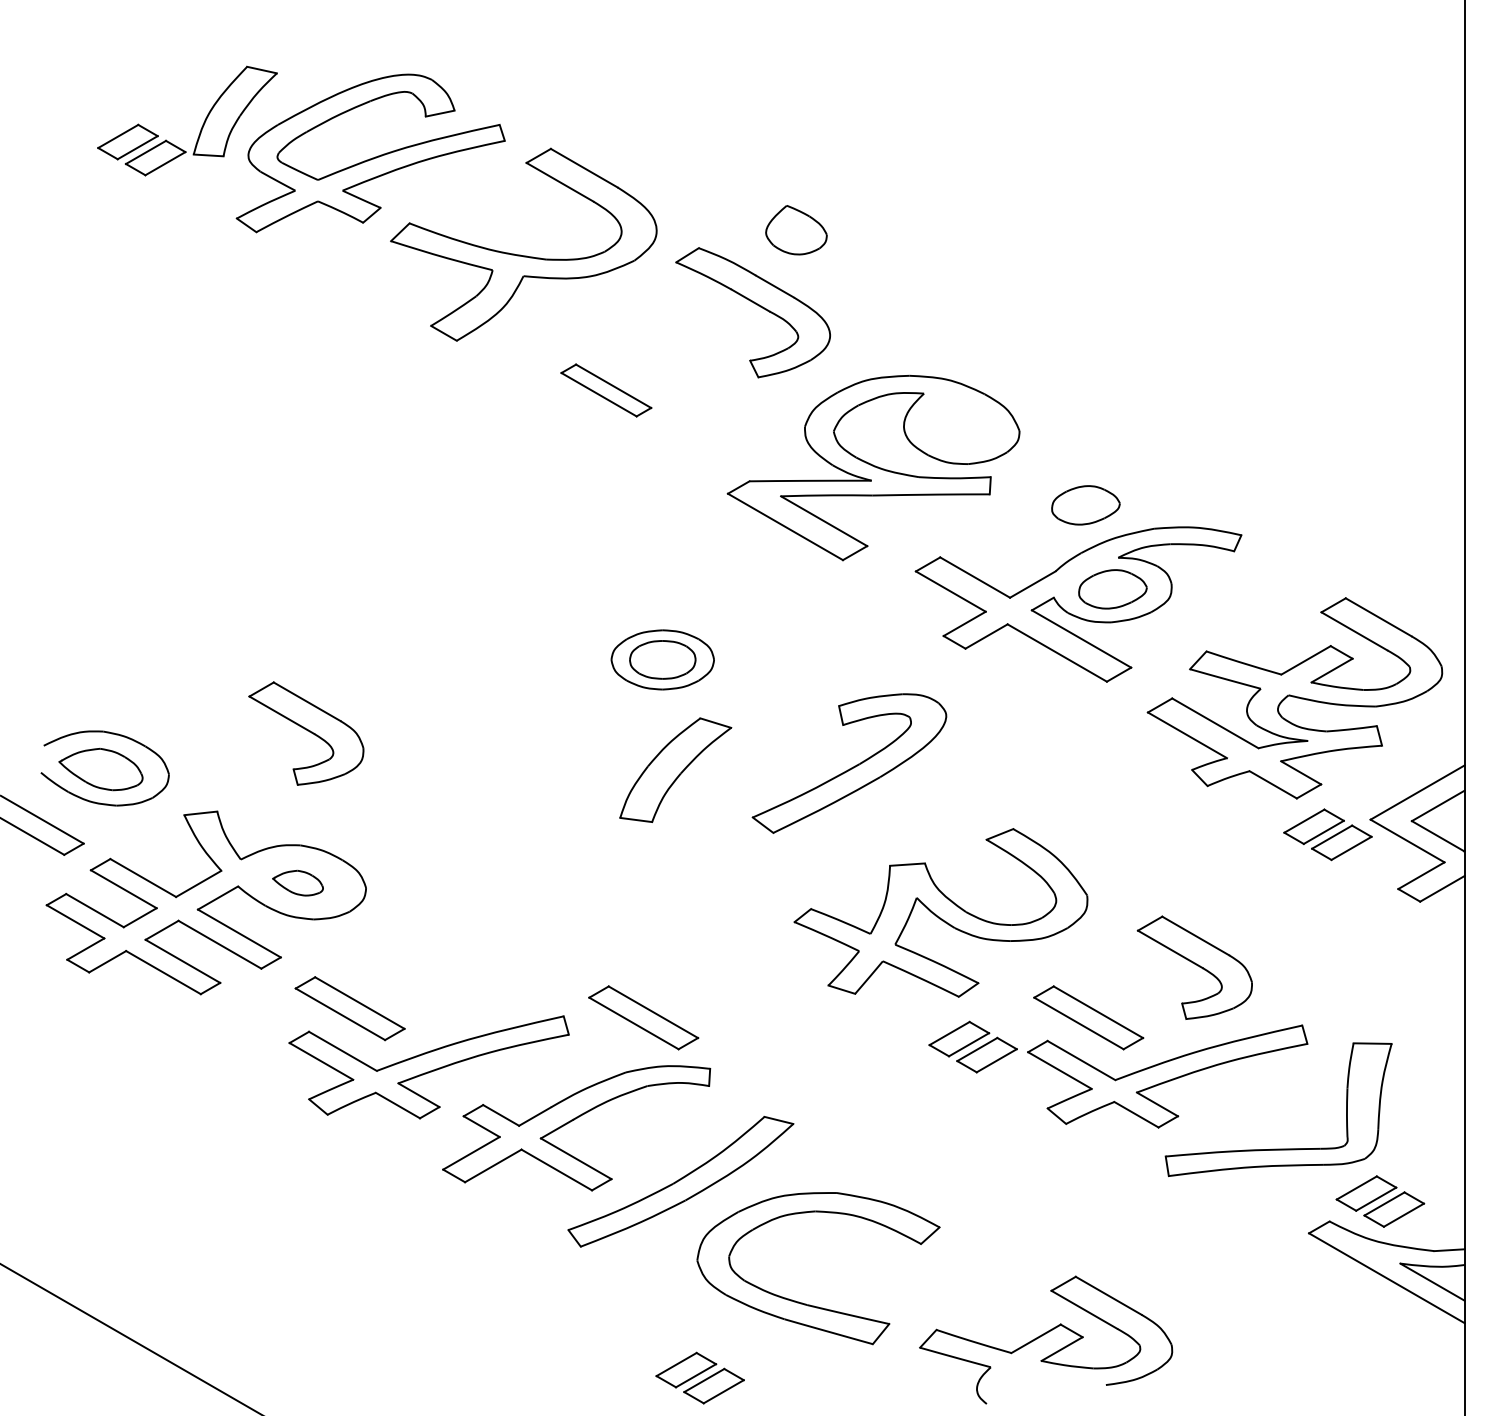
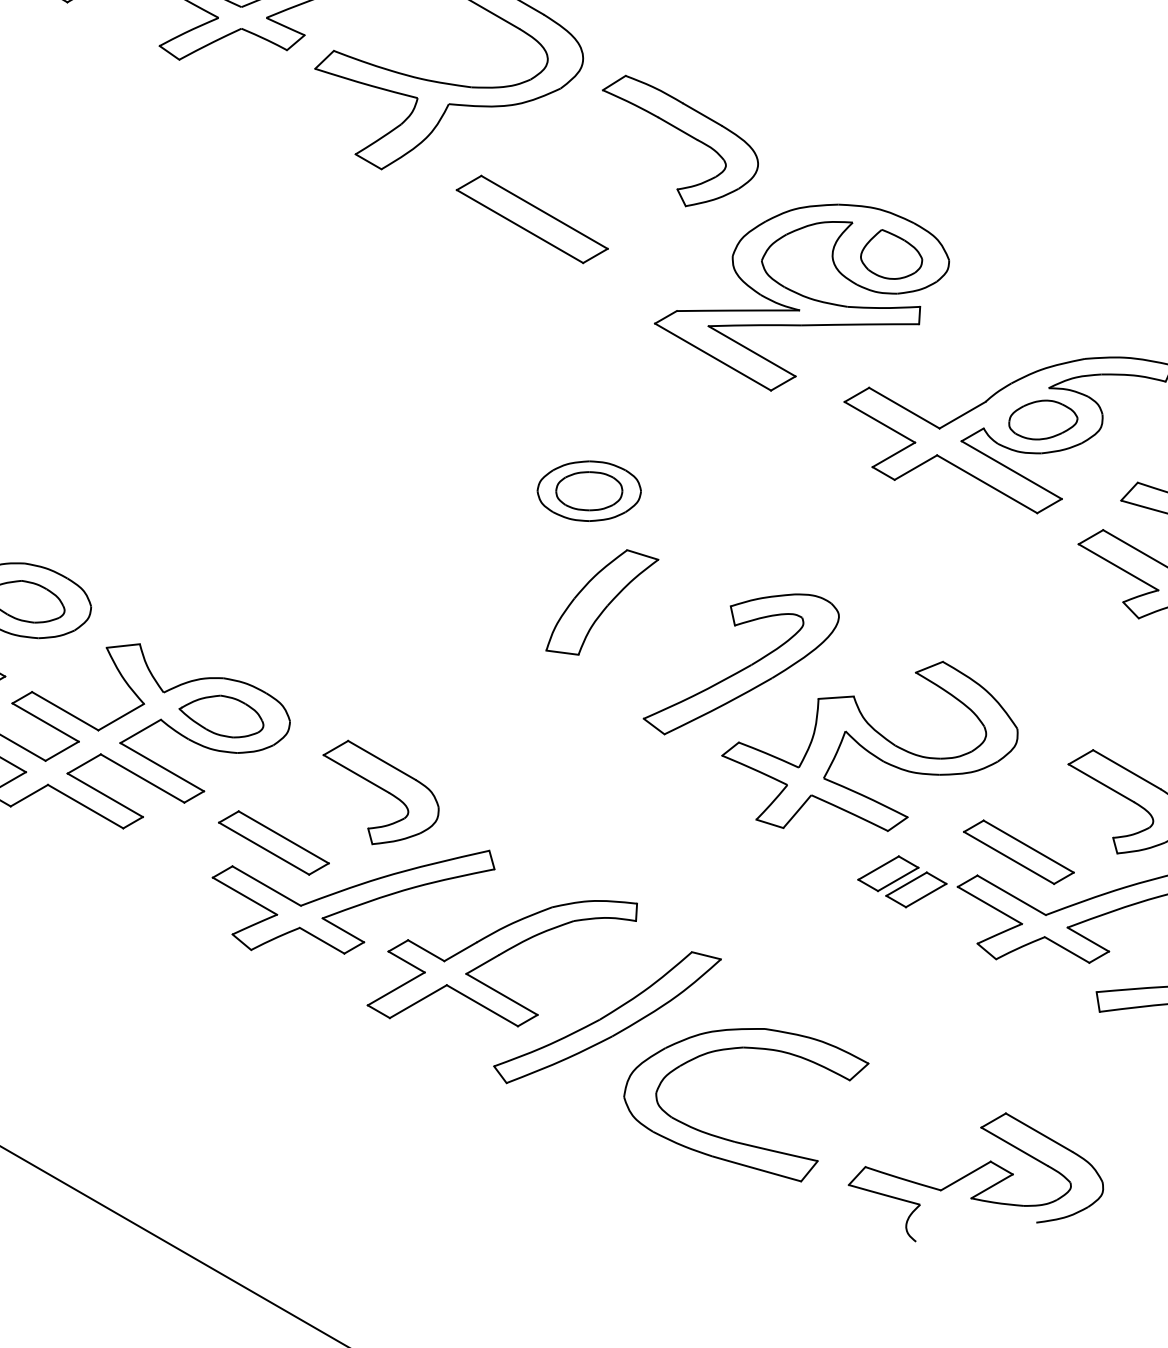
part: (796, 230) -> (891, 254), moved
part: (606, 390) -> (532, 219), size x1.67
part: (1085, 505) -> (1015, 335), removed
part: (306, 733) -> (381, 792), moved
part: (849, 763) -> (741, 664), moved
part: (297, 882) -> (220, 715), size x1.67
part: (643, 1017) -> (569, 851), removed
part: (699, 1377) -> (626, 1215), removed

